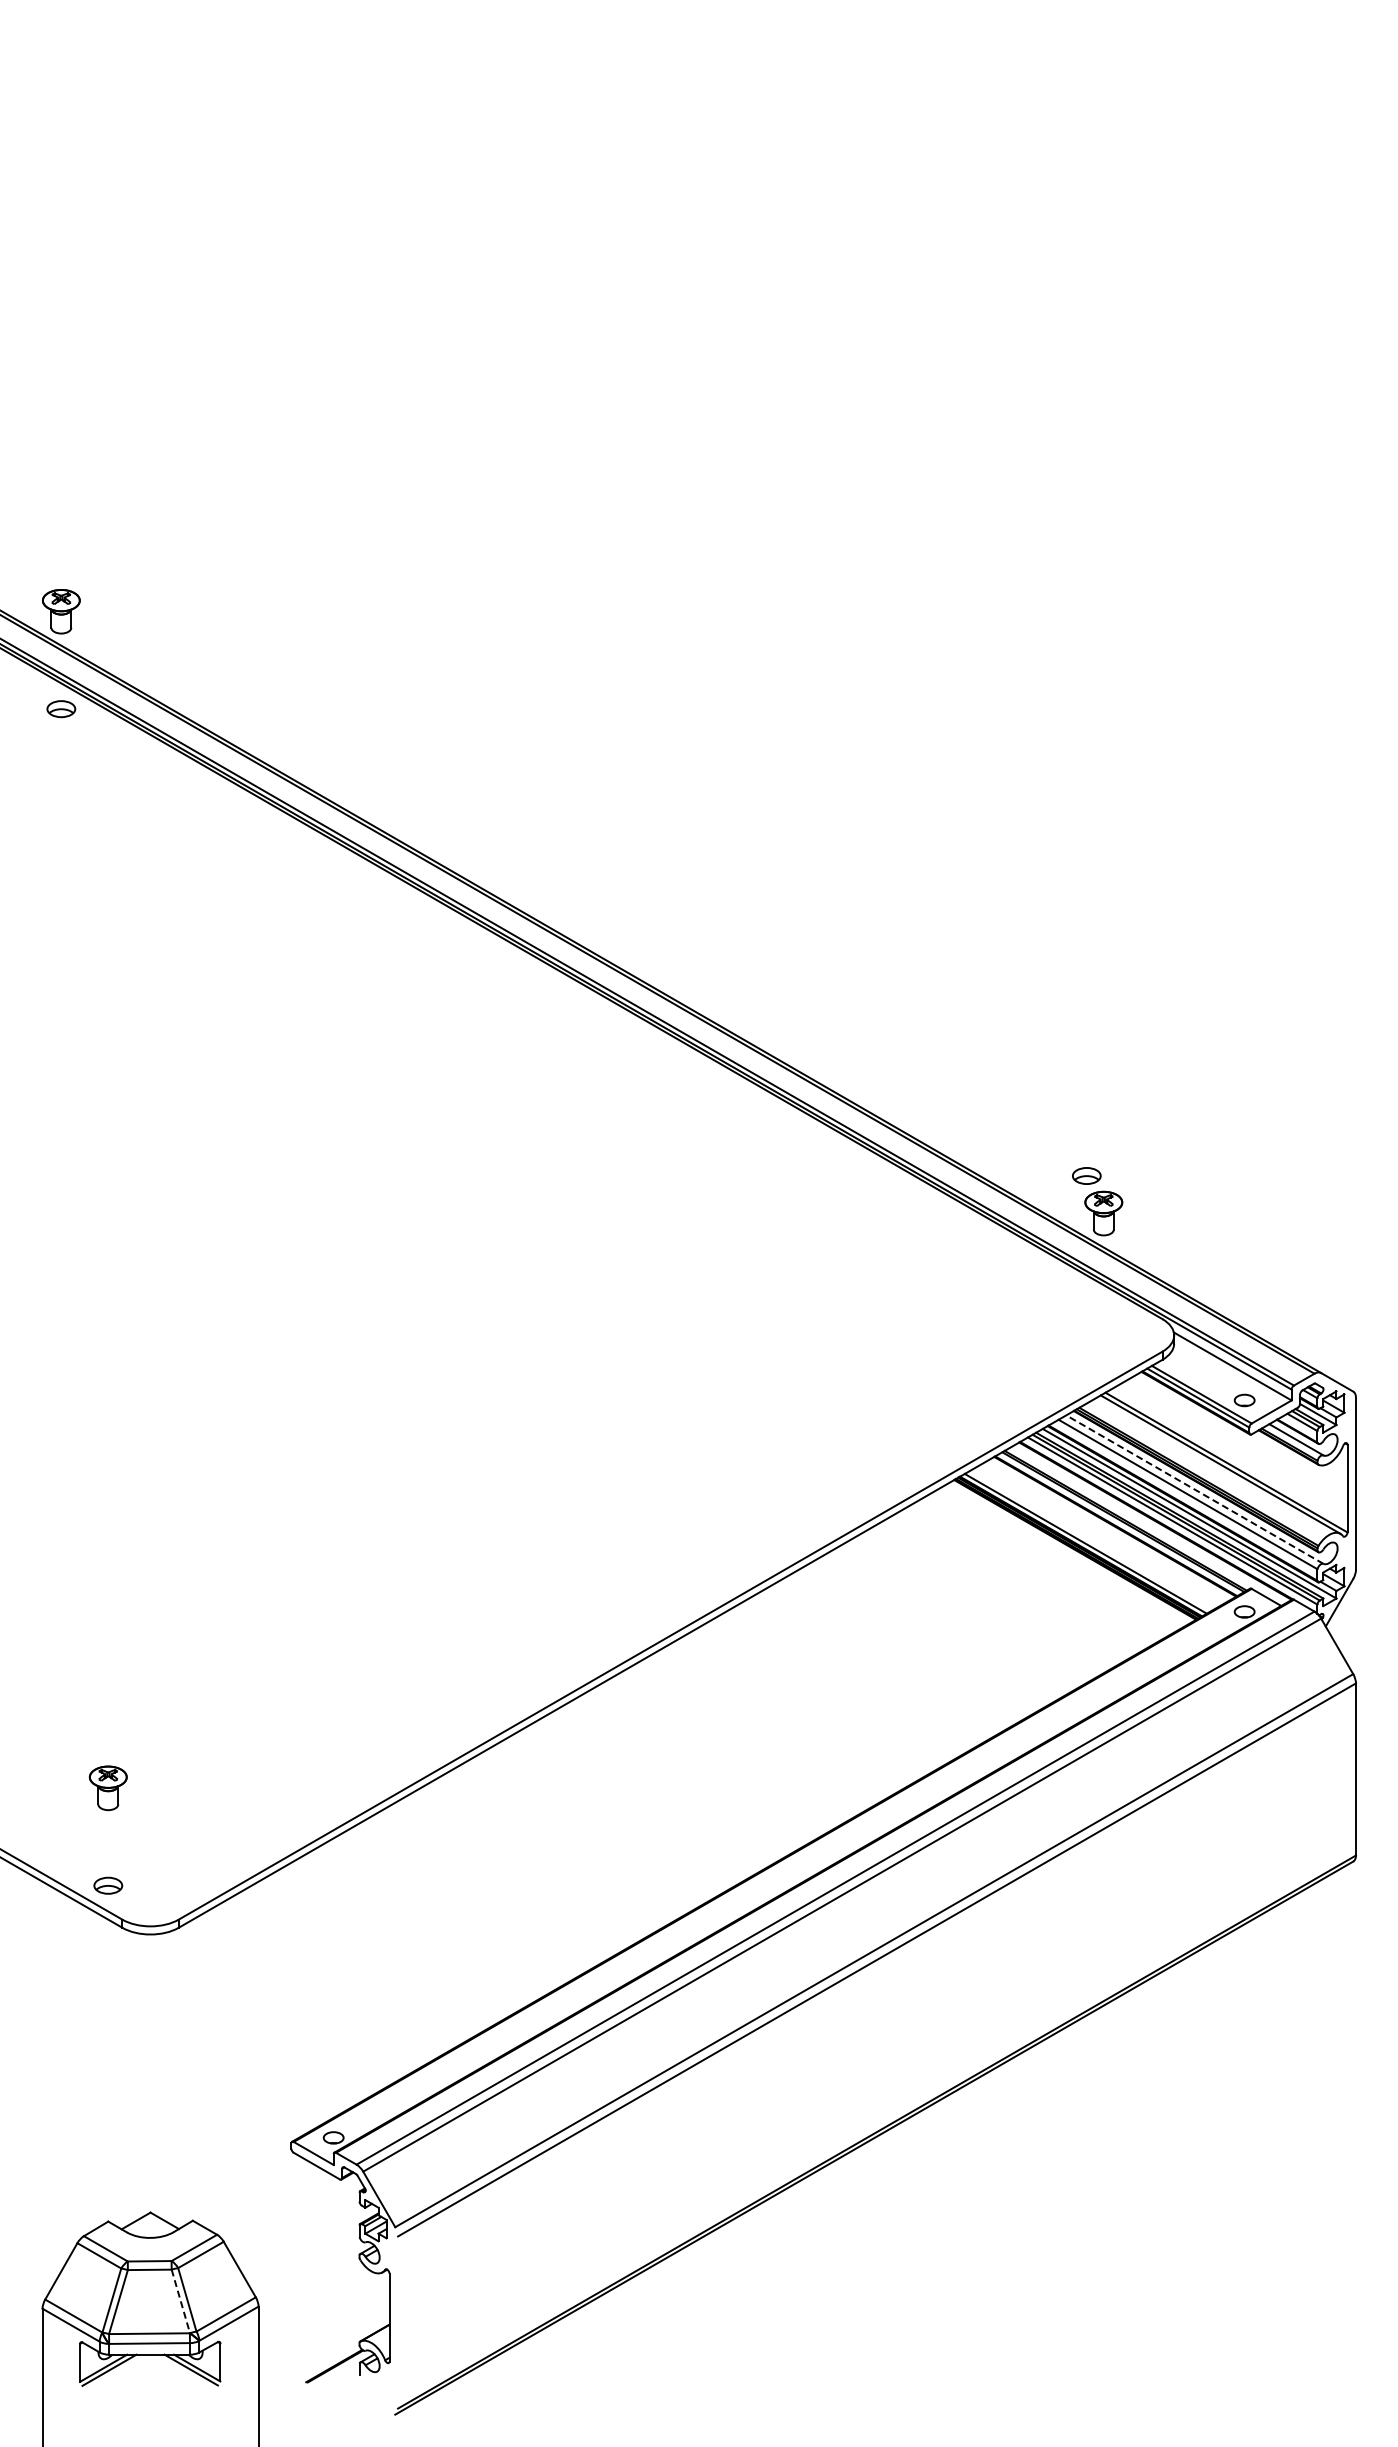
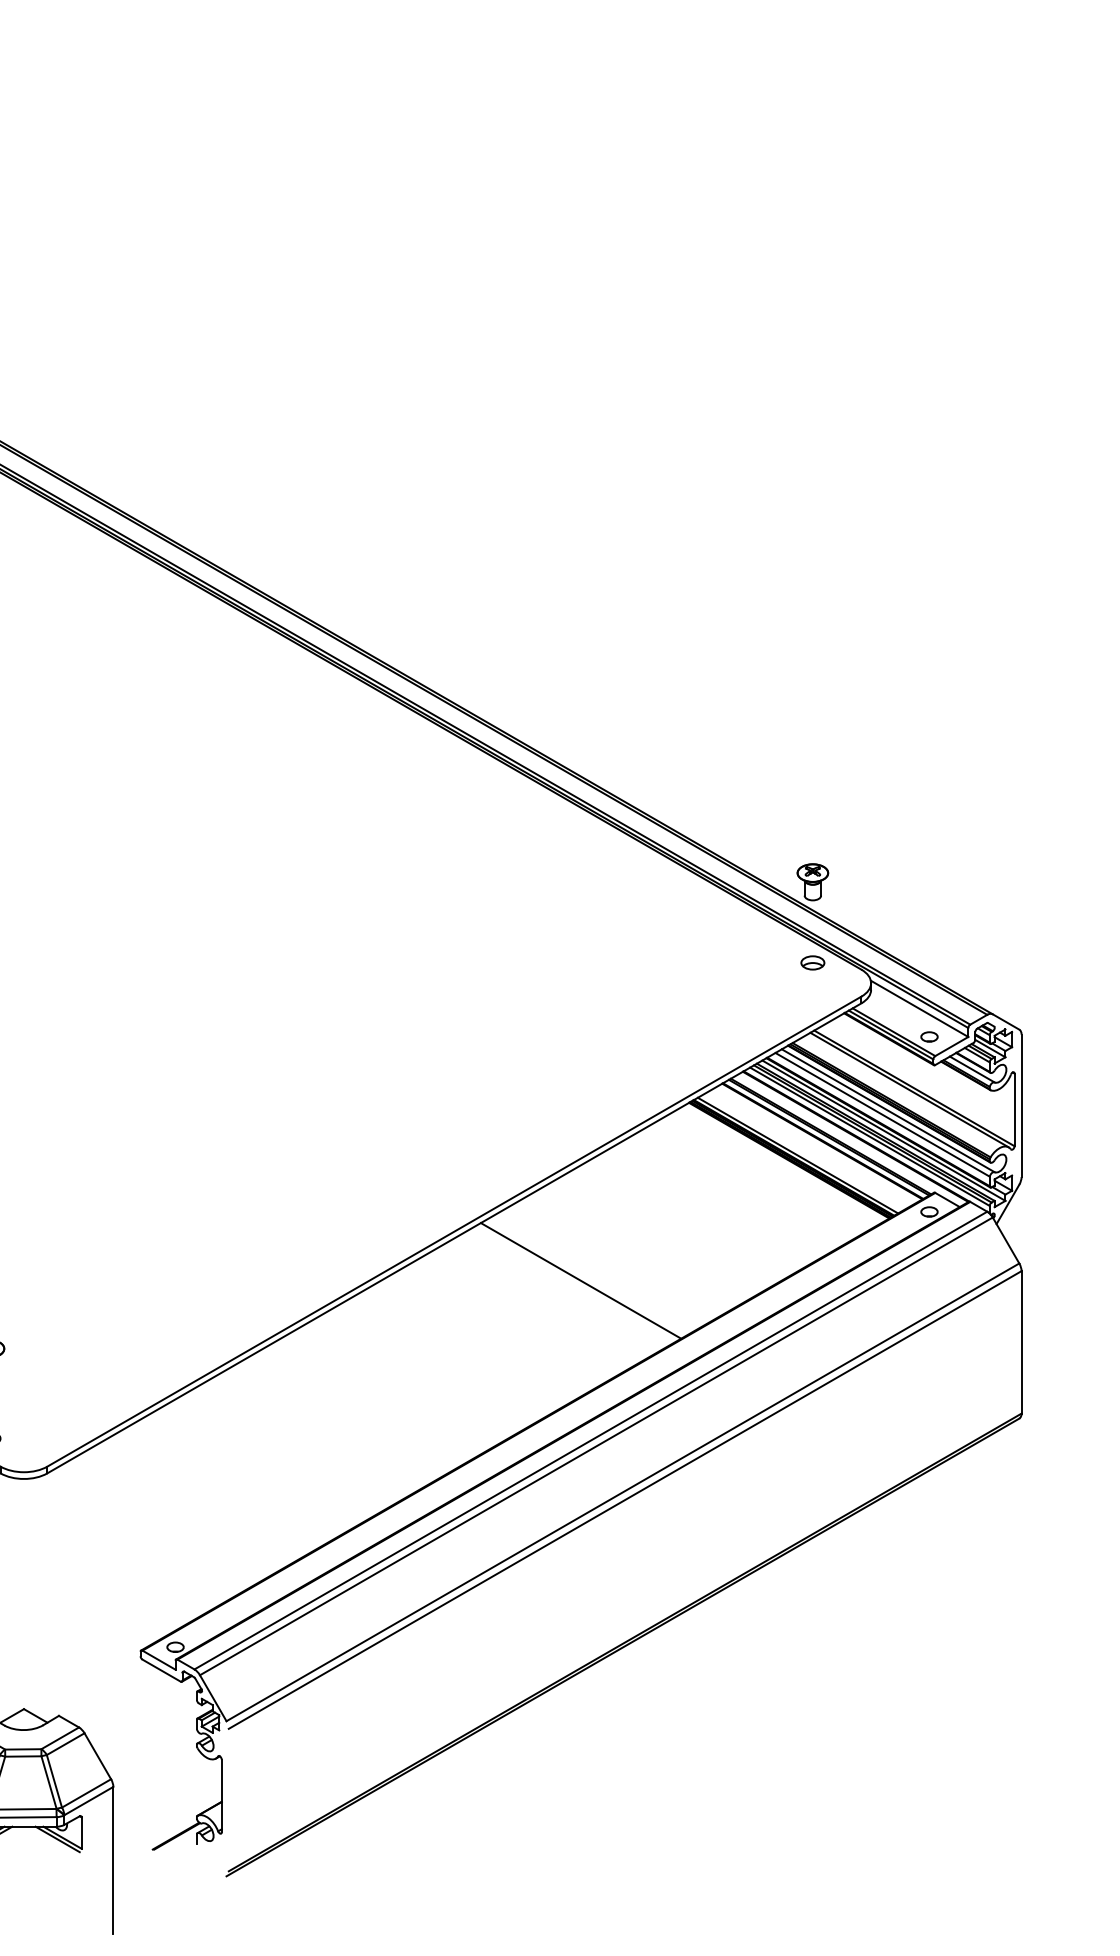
part: (1086, 1175) -> (812, 962), moved
line: (1194, 1489) -> (887, 1110), dashed -> solid
line: (823, 1695) -> (580, 1281), added
line: (180, 2301) -> (48, 1782), dashed -> solid

